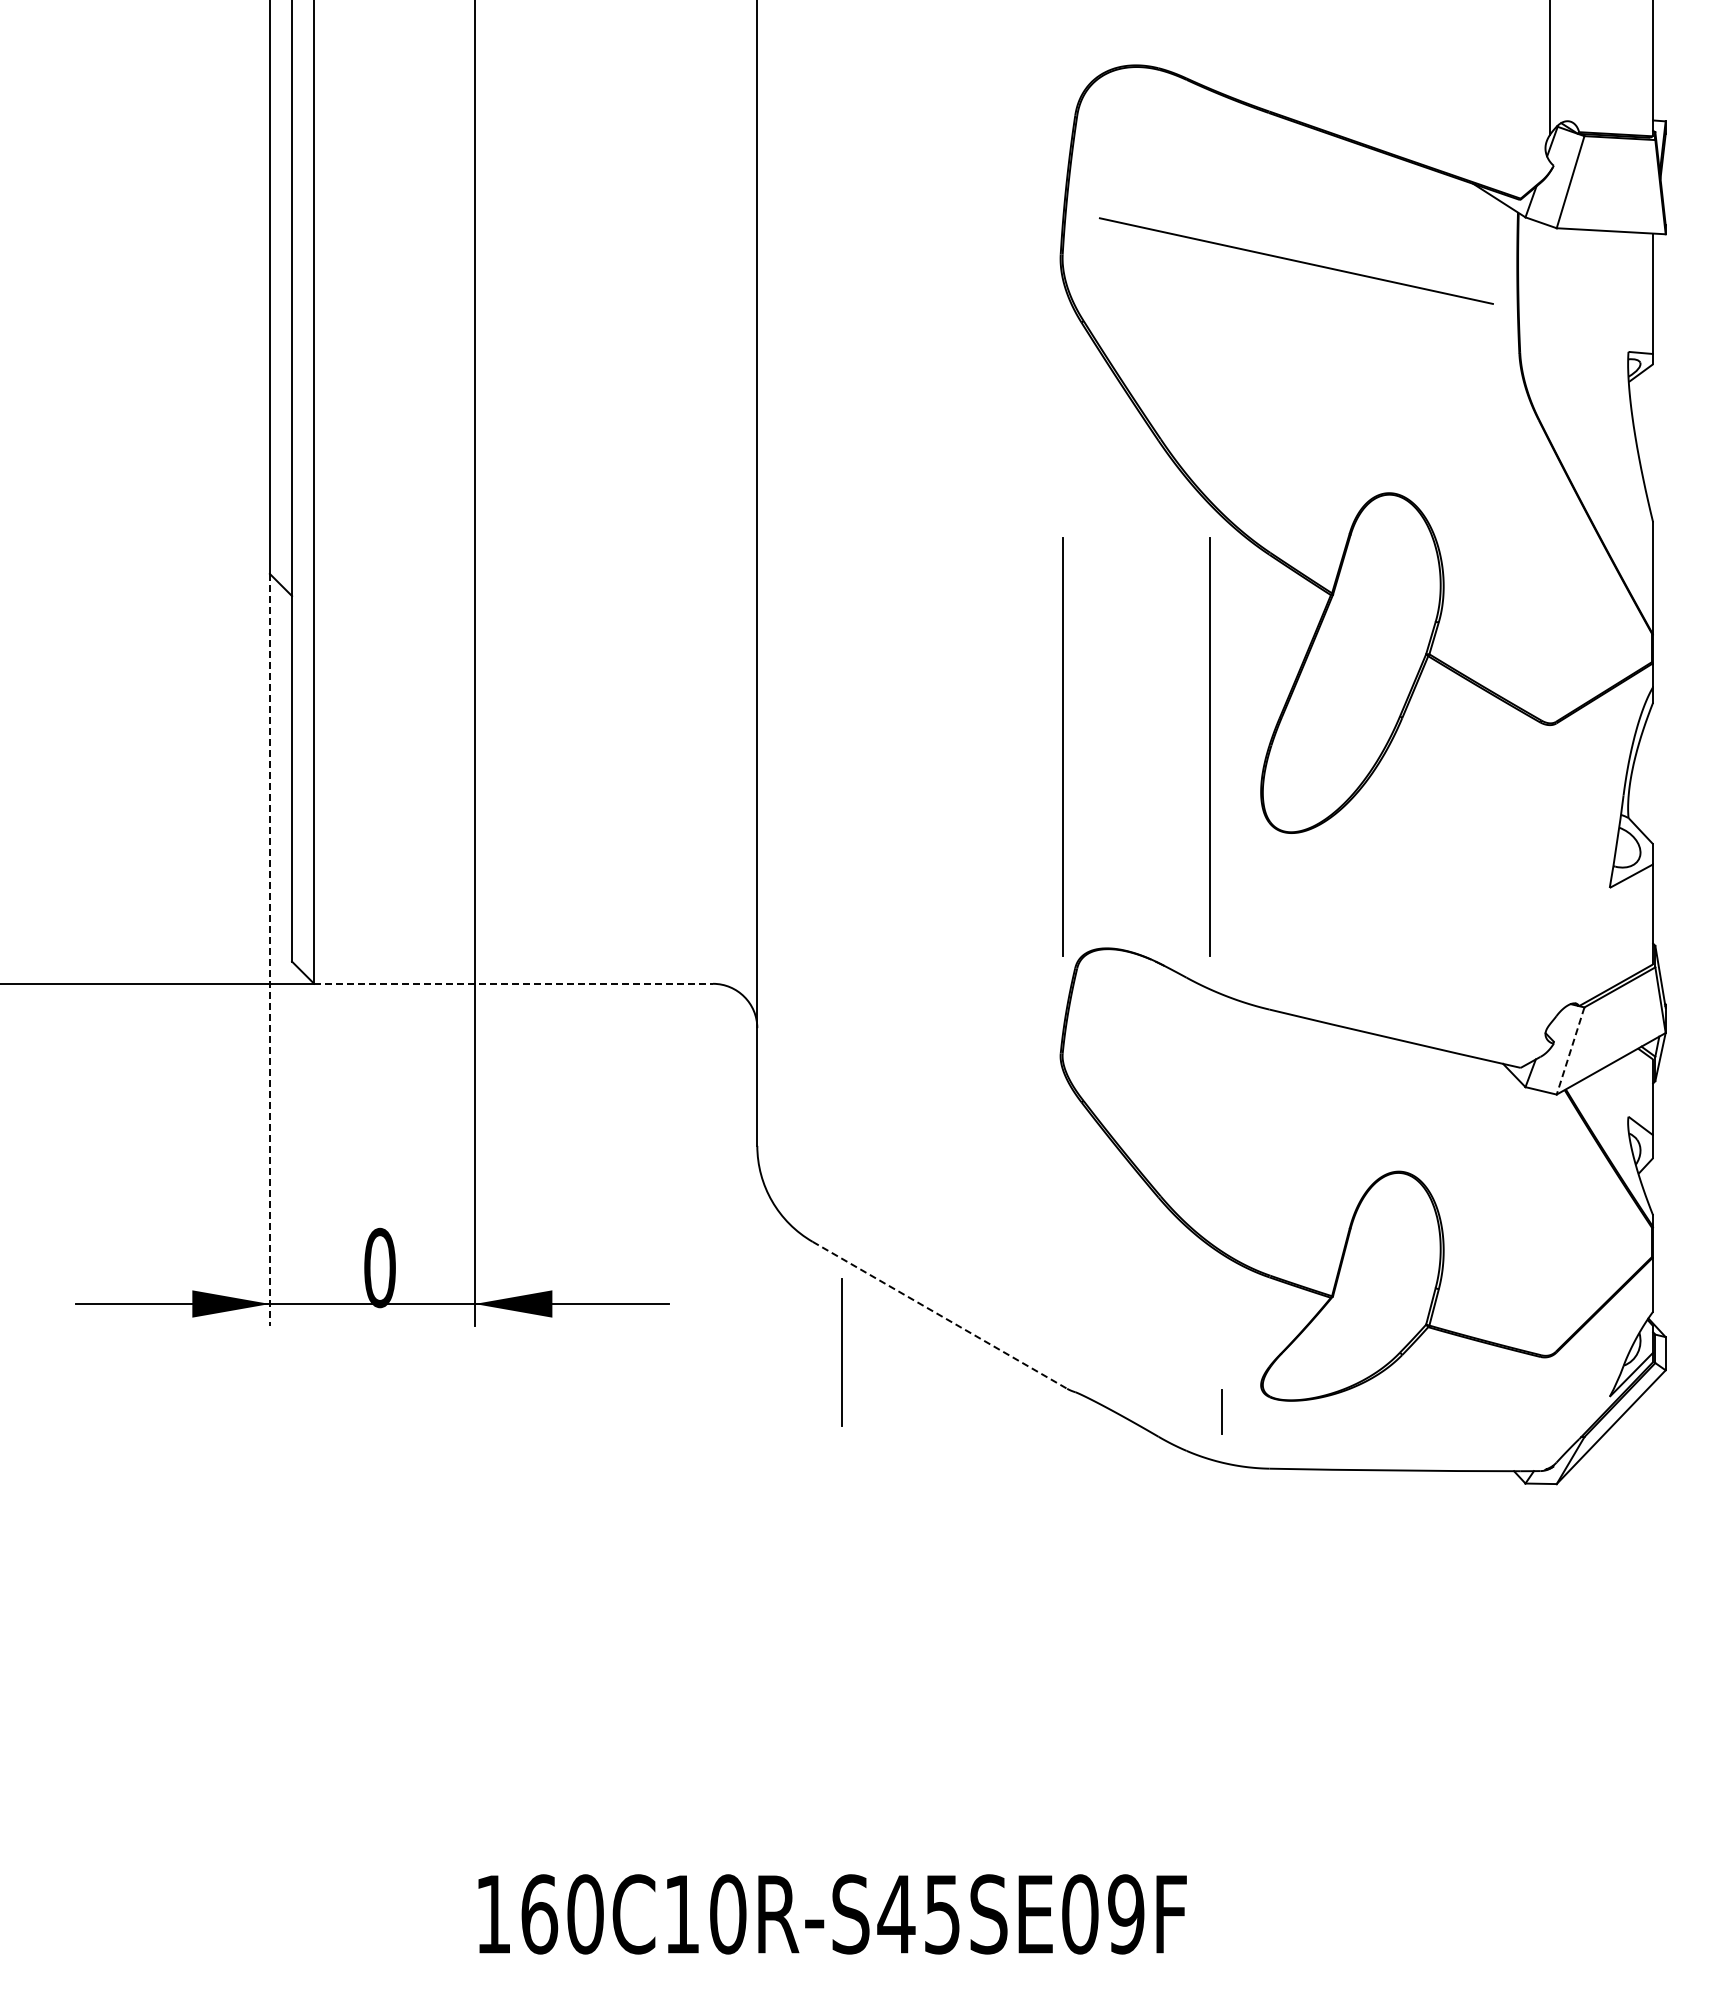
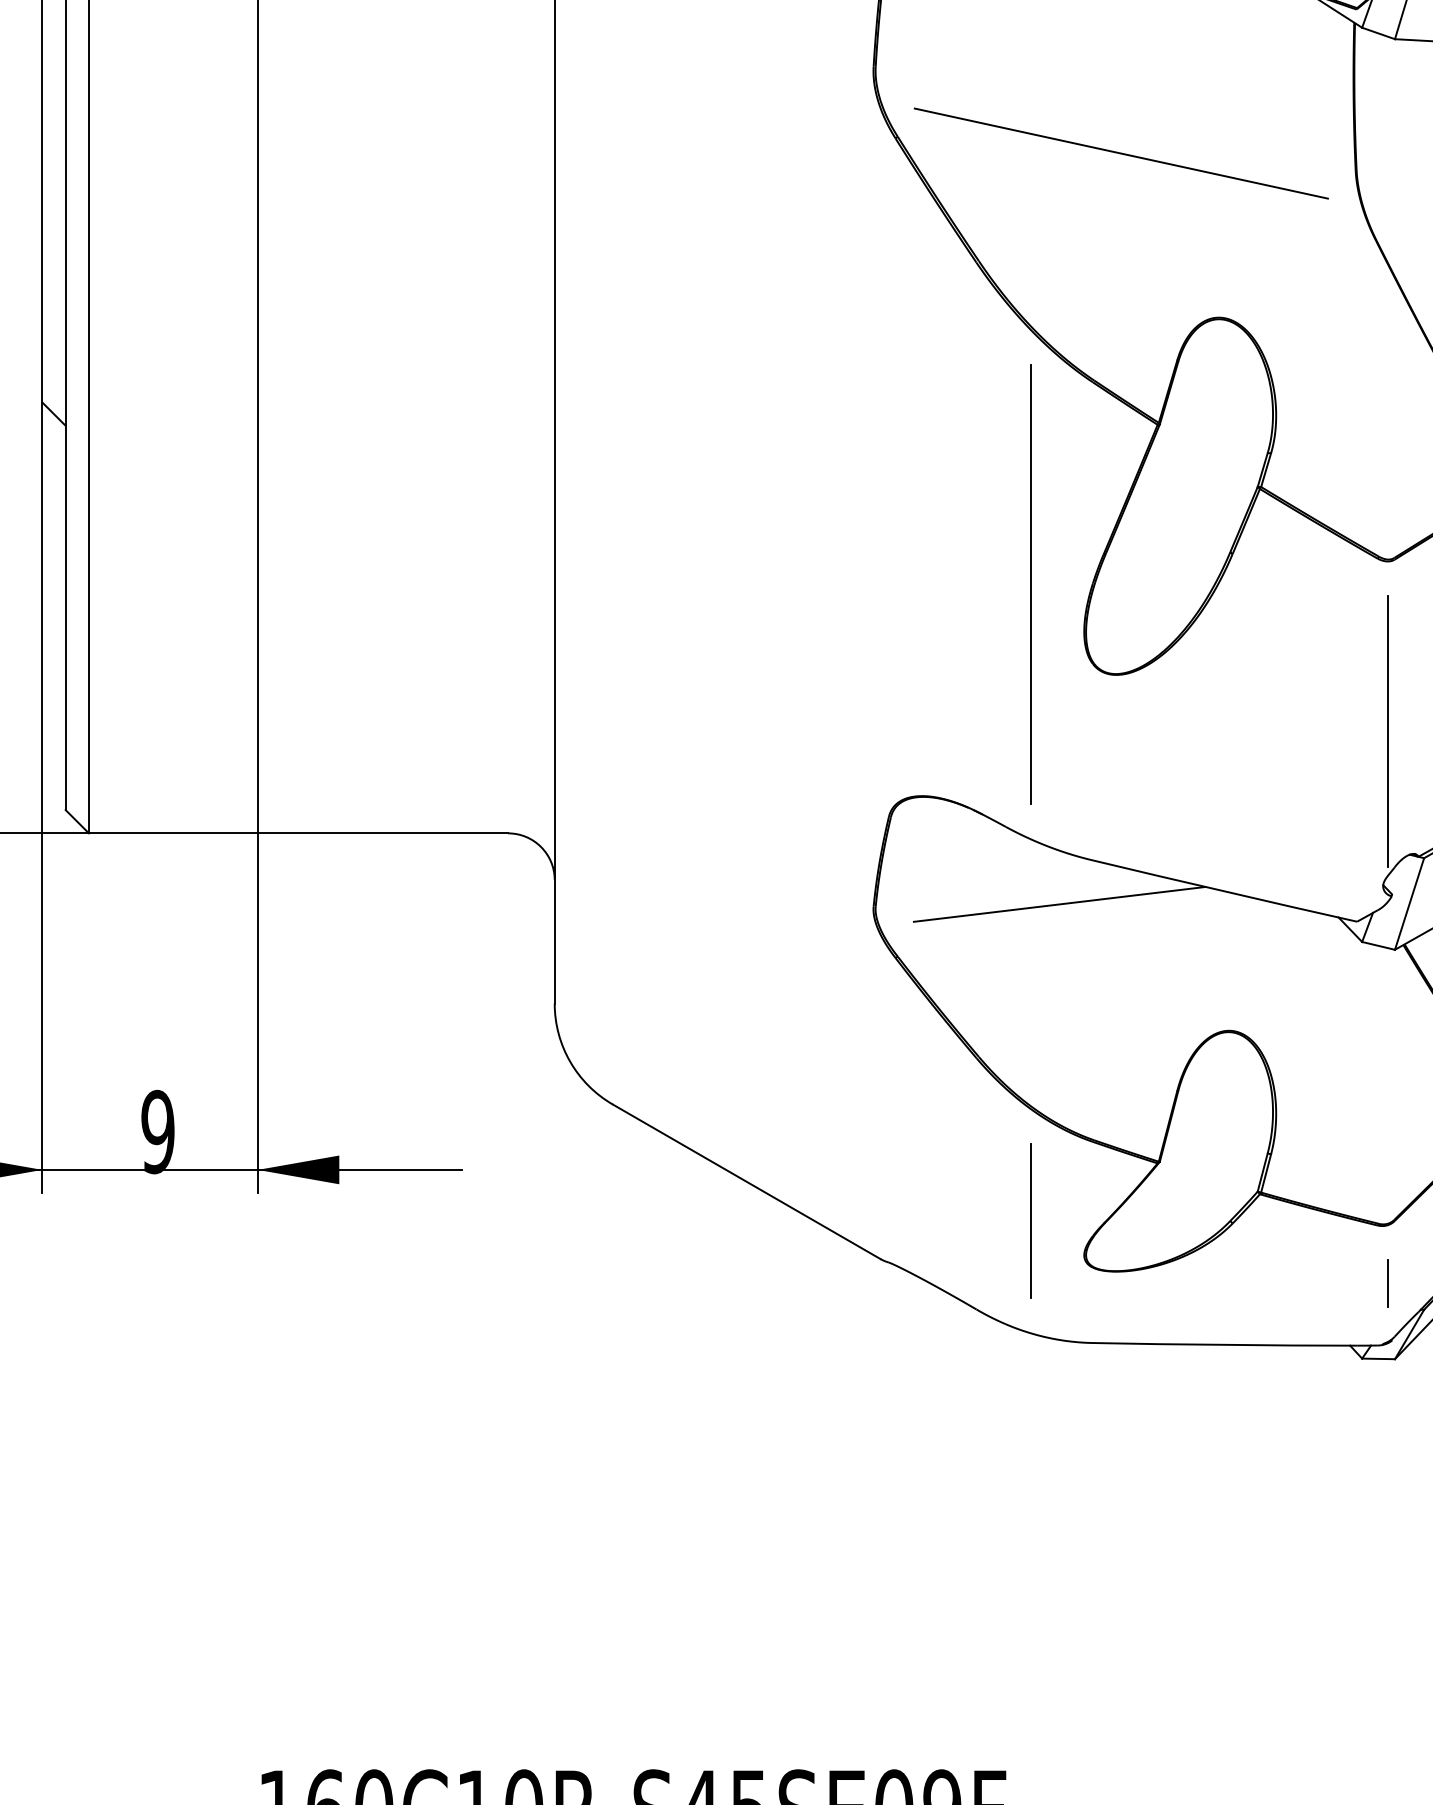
line: (1296, 260) -> (1121, 152), moved
line: (1062, 746) -> (875, 583), removed
line: (1549, 886) -> (1387, 731), added
line: (269, 950) -> (41, 798), dashed -> solid
line: (514, 983) -> (299, 833), dashed -> solid
line: (1237, 1050) -> (1059, 903), added
line: (1570, 1051) -> (1409, 904), dashed -> solid
text: (379, 1268) -> (157, 1132), 0 -> 9
line: (940, 1315) -> (747, 1181), dashed -> solid
line: (841, 1352) -> (1030, 1220), moved
line: (1221, 1411) -> (1387, 1282), moved

